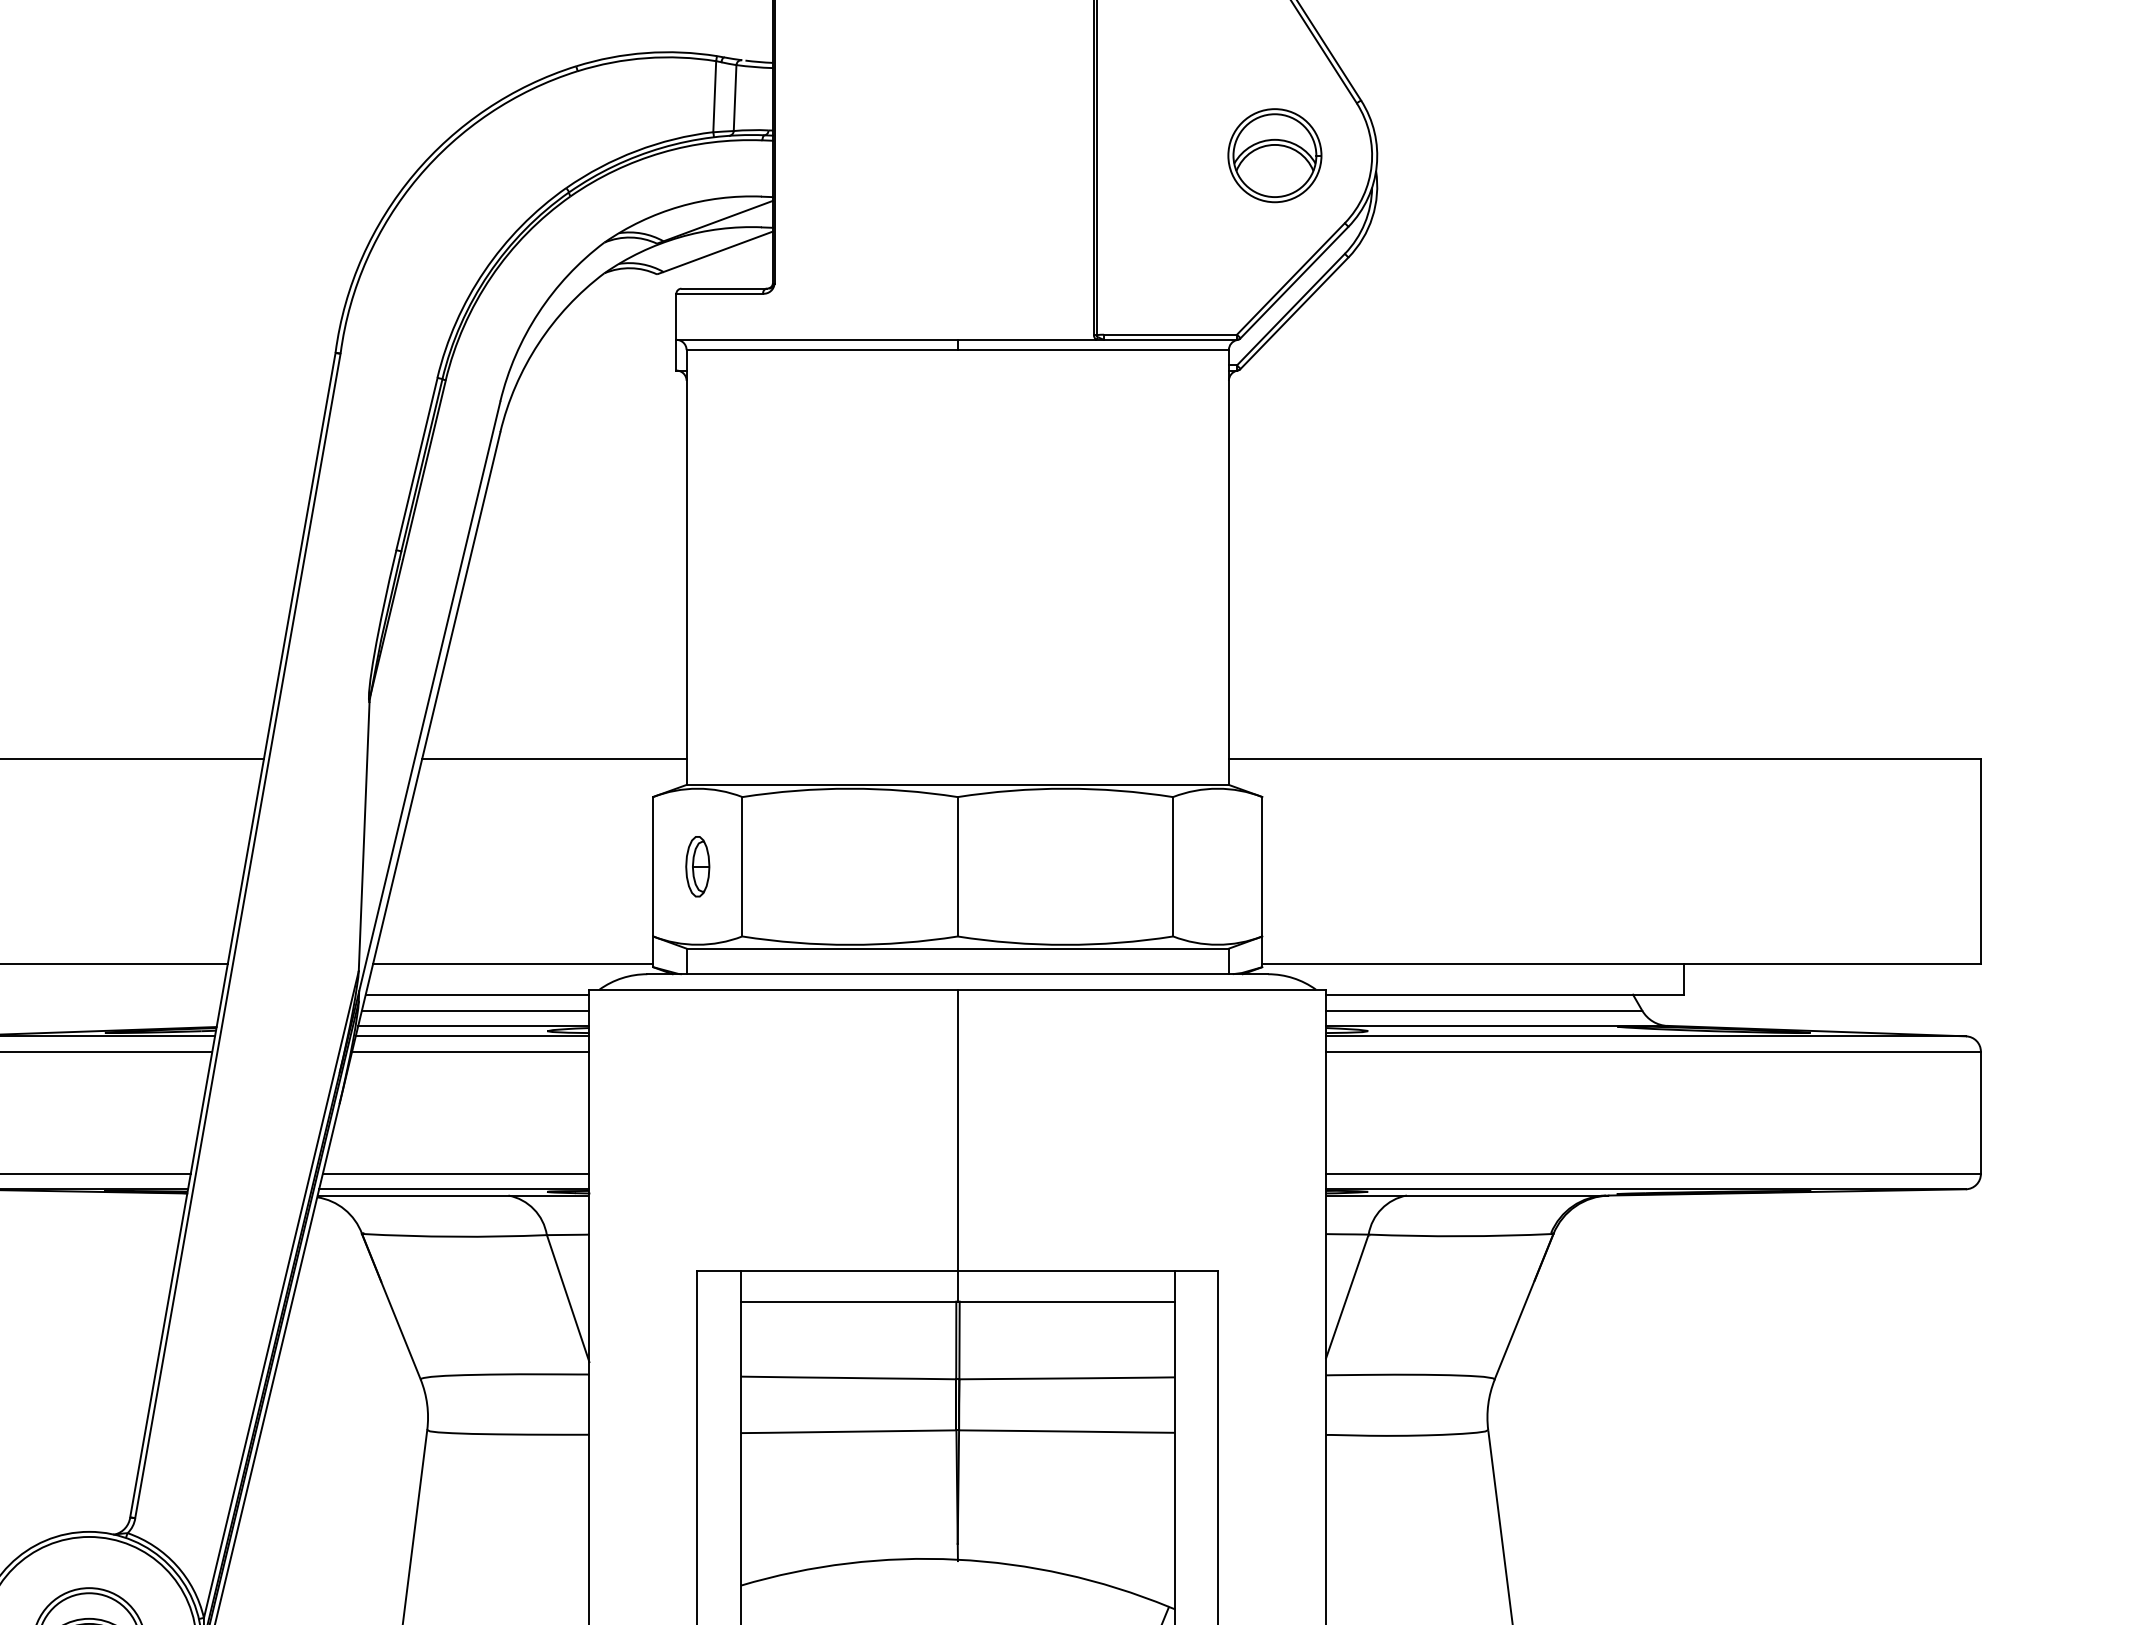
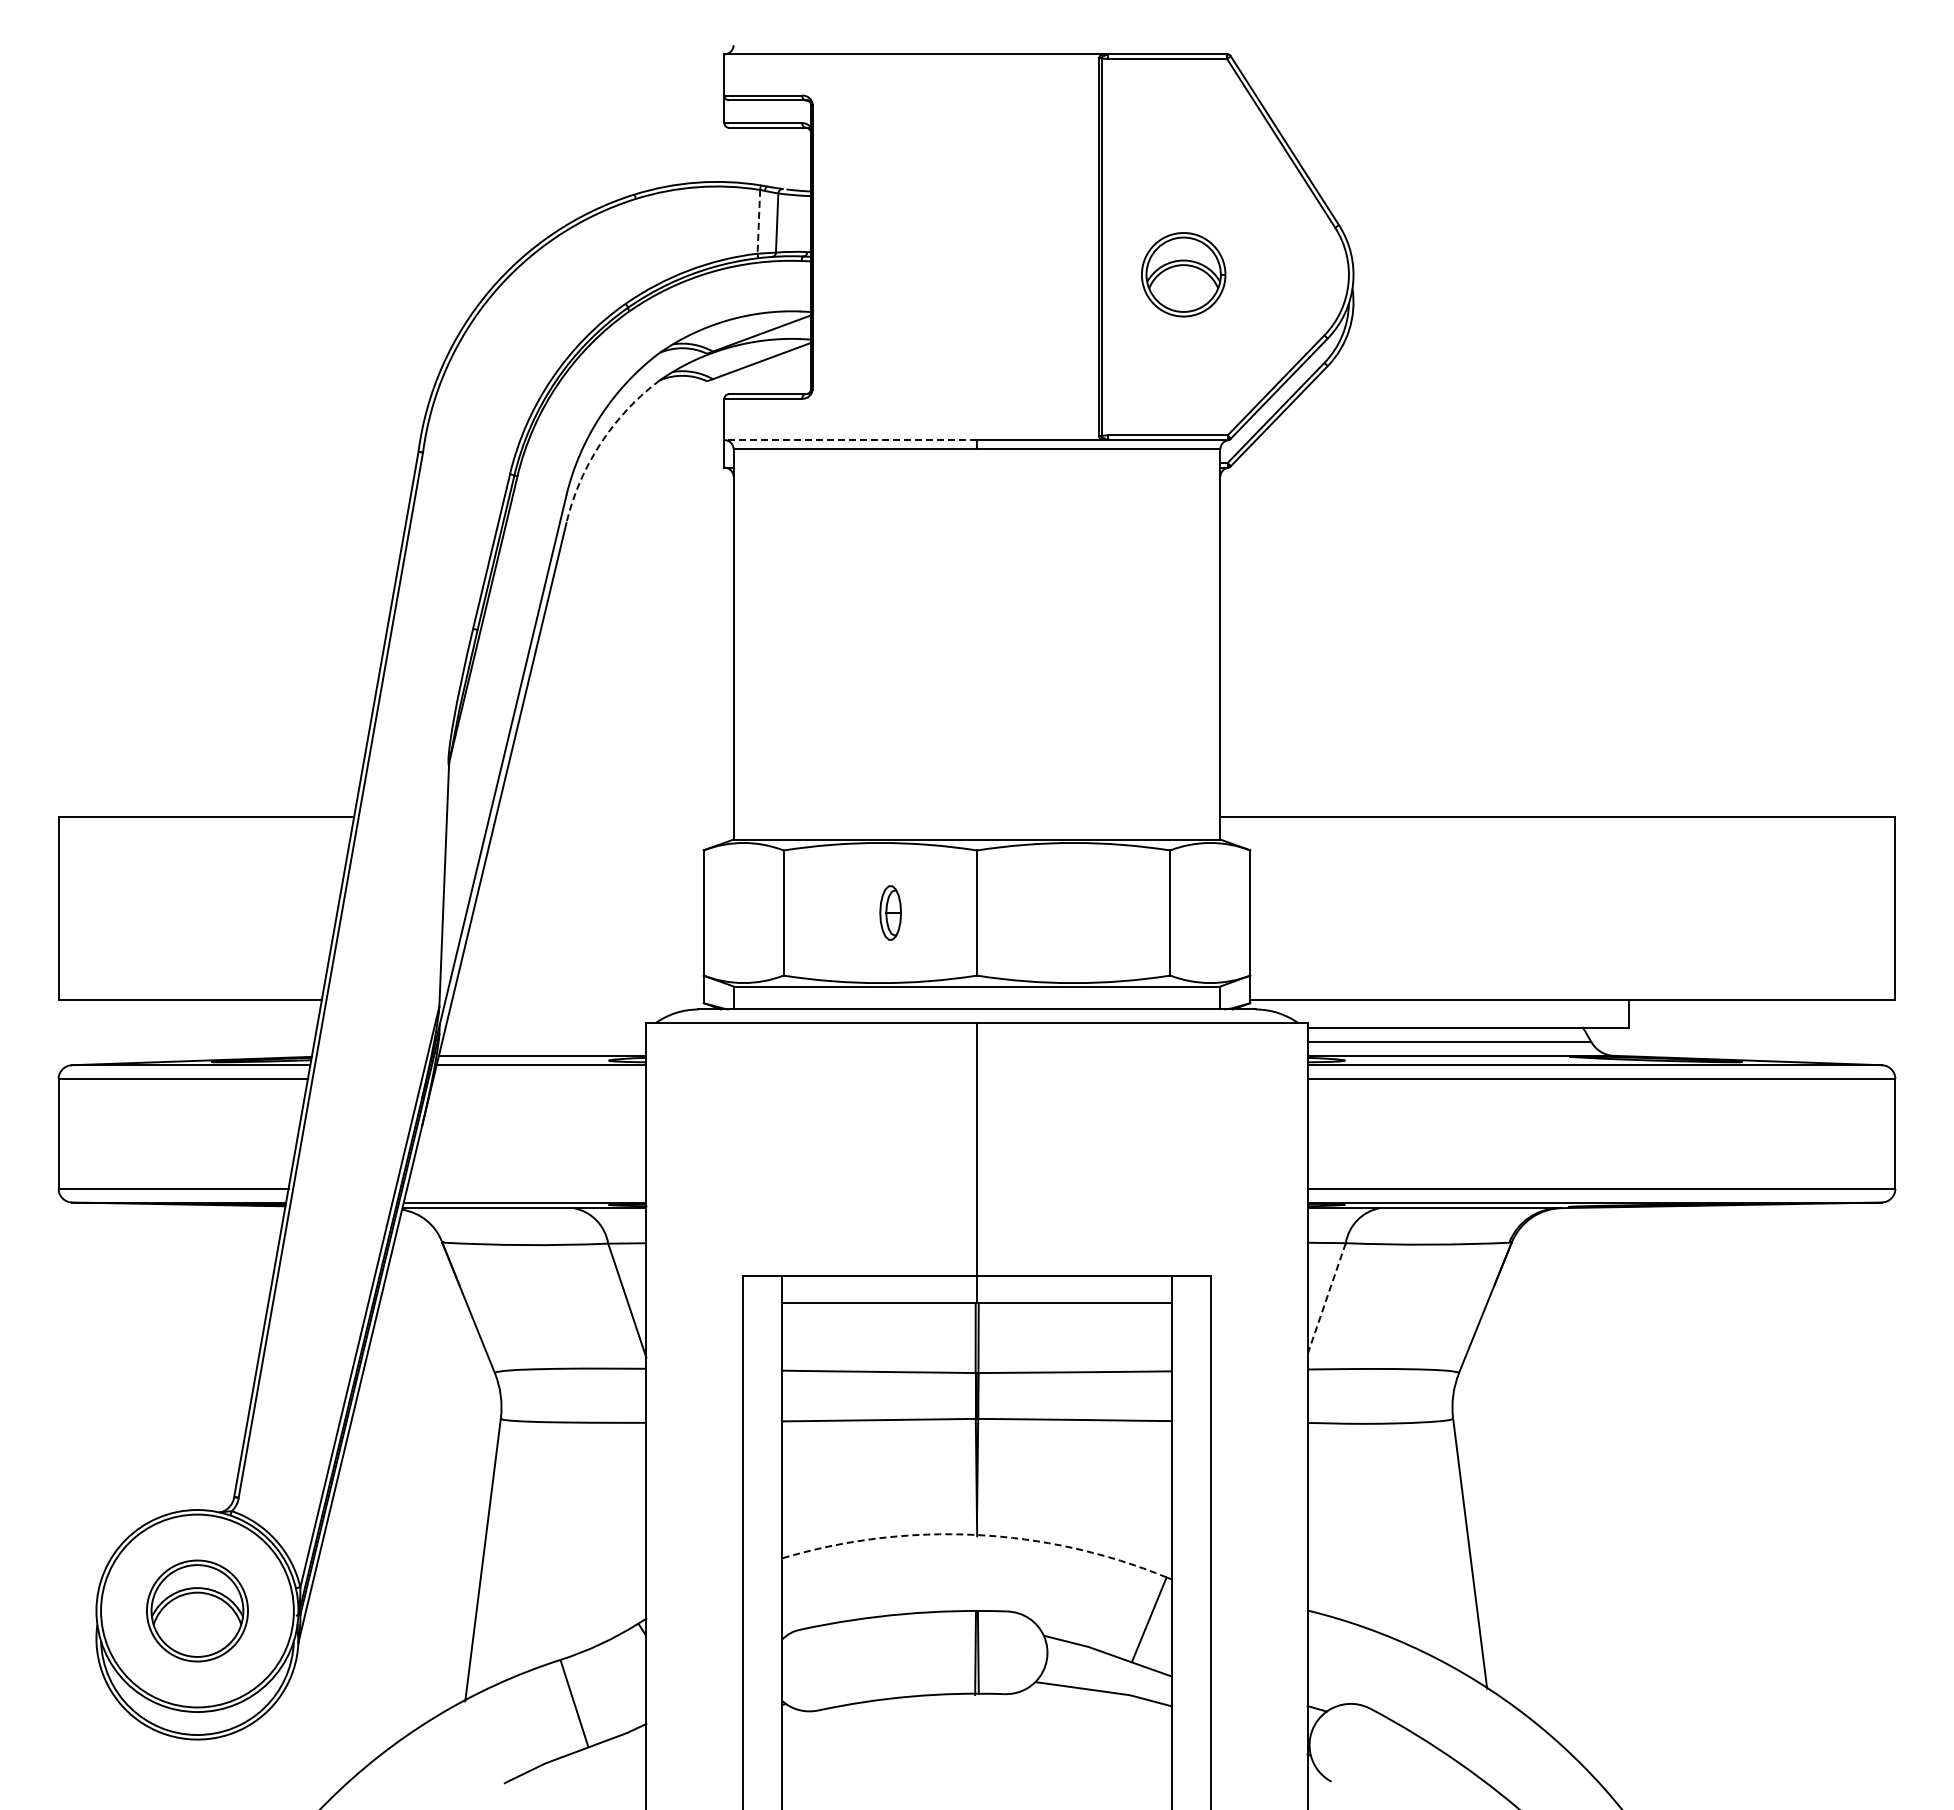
line: (714, 96) -> (758, 221), solid -> dashed
part: (1274, 155) -> (1183, 274), moved
line: (816, 340) -> (850, 440), solid -> dashed
arc: (538, 343) -> (600, 443), solid -> dashed
line: (553, 759) -> (614, 816), removed
part: (697, 866) -> (890, 912), moved
line: (512, 964) -> (577, 1000), removed
line: (477, 994) -> (545, 1027), removed
line: (475, 1011) -> (544, 1042), removed
line: (470, 1052) -> (539, 1079), removed
line: (455, 1173) -> (526, 1188), removed
line: (1347, 1296) -> (1326, 1298), solid -> dashed
arc: (957, 1559) -> (976, 1534), solid -> dashed

